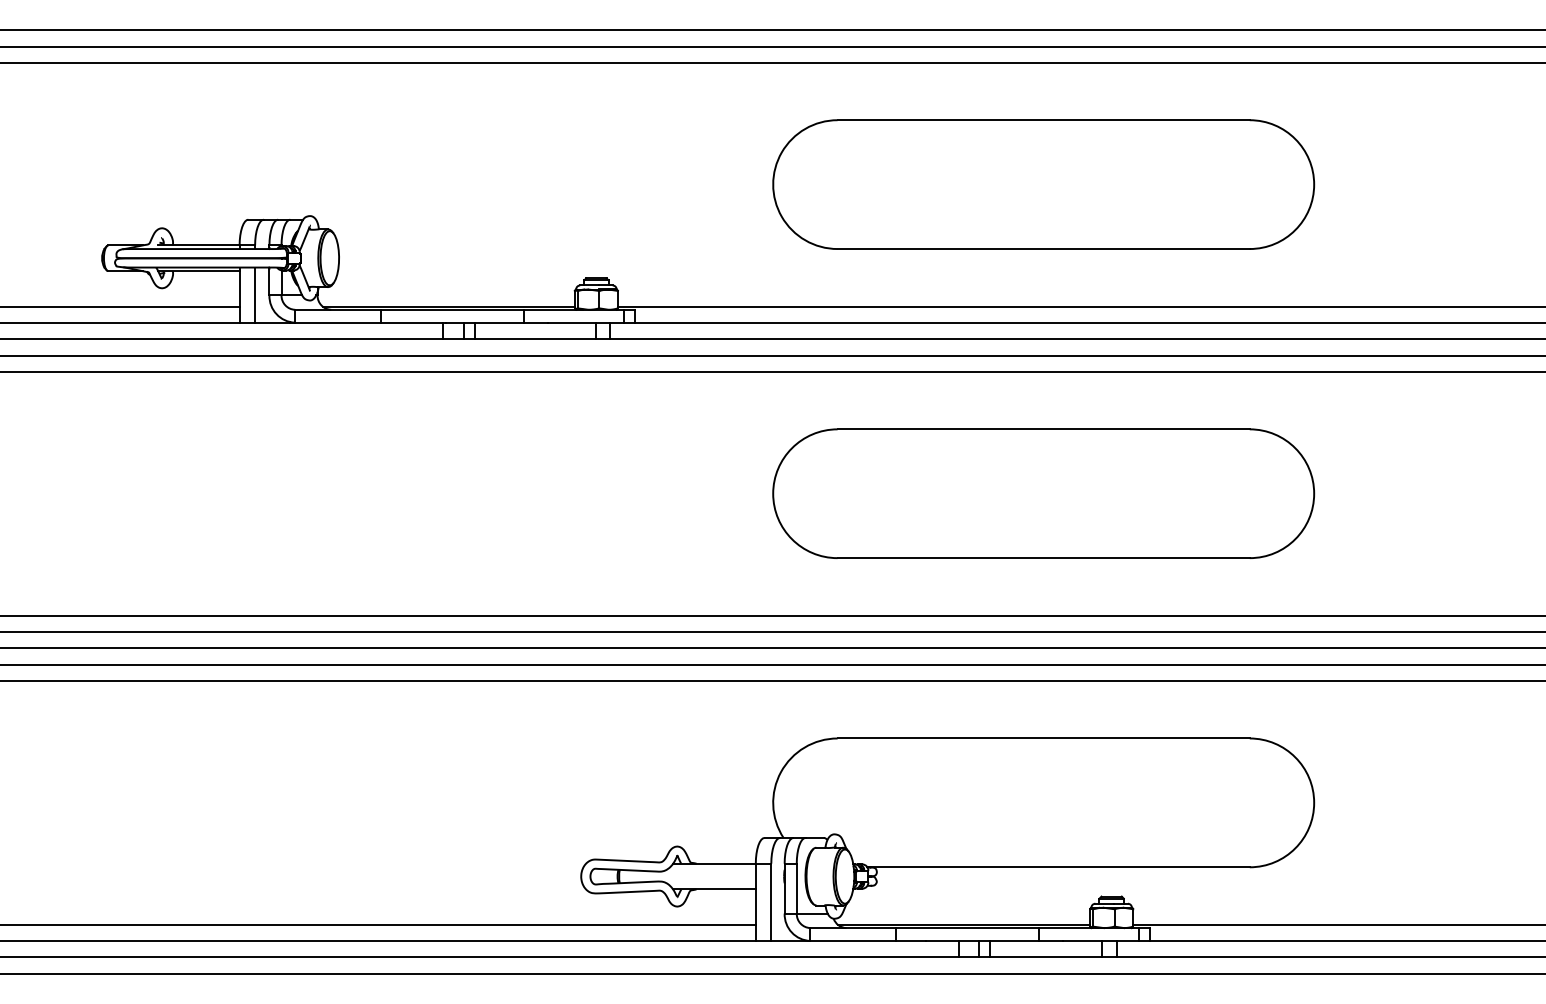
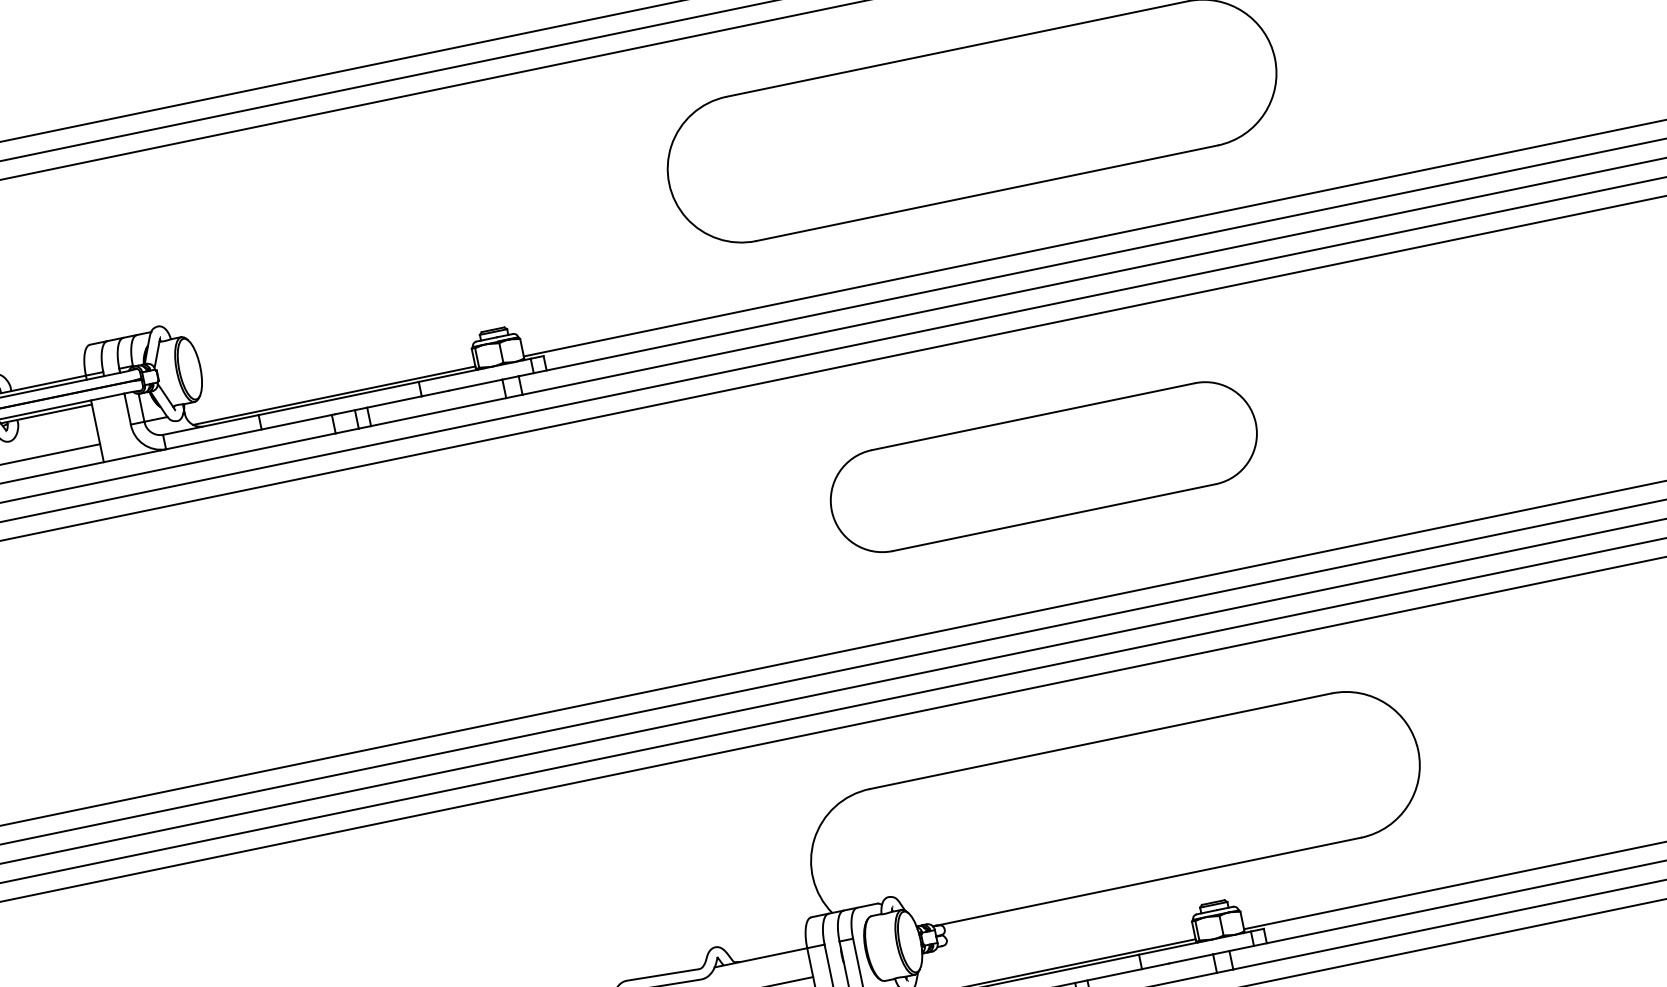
line: (255, 294) -> (115, 426), removed
part: (1043, 493) -> (1043, 467), size x0.7

